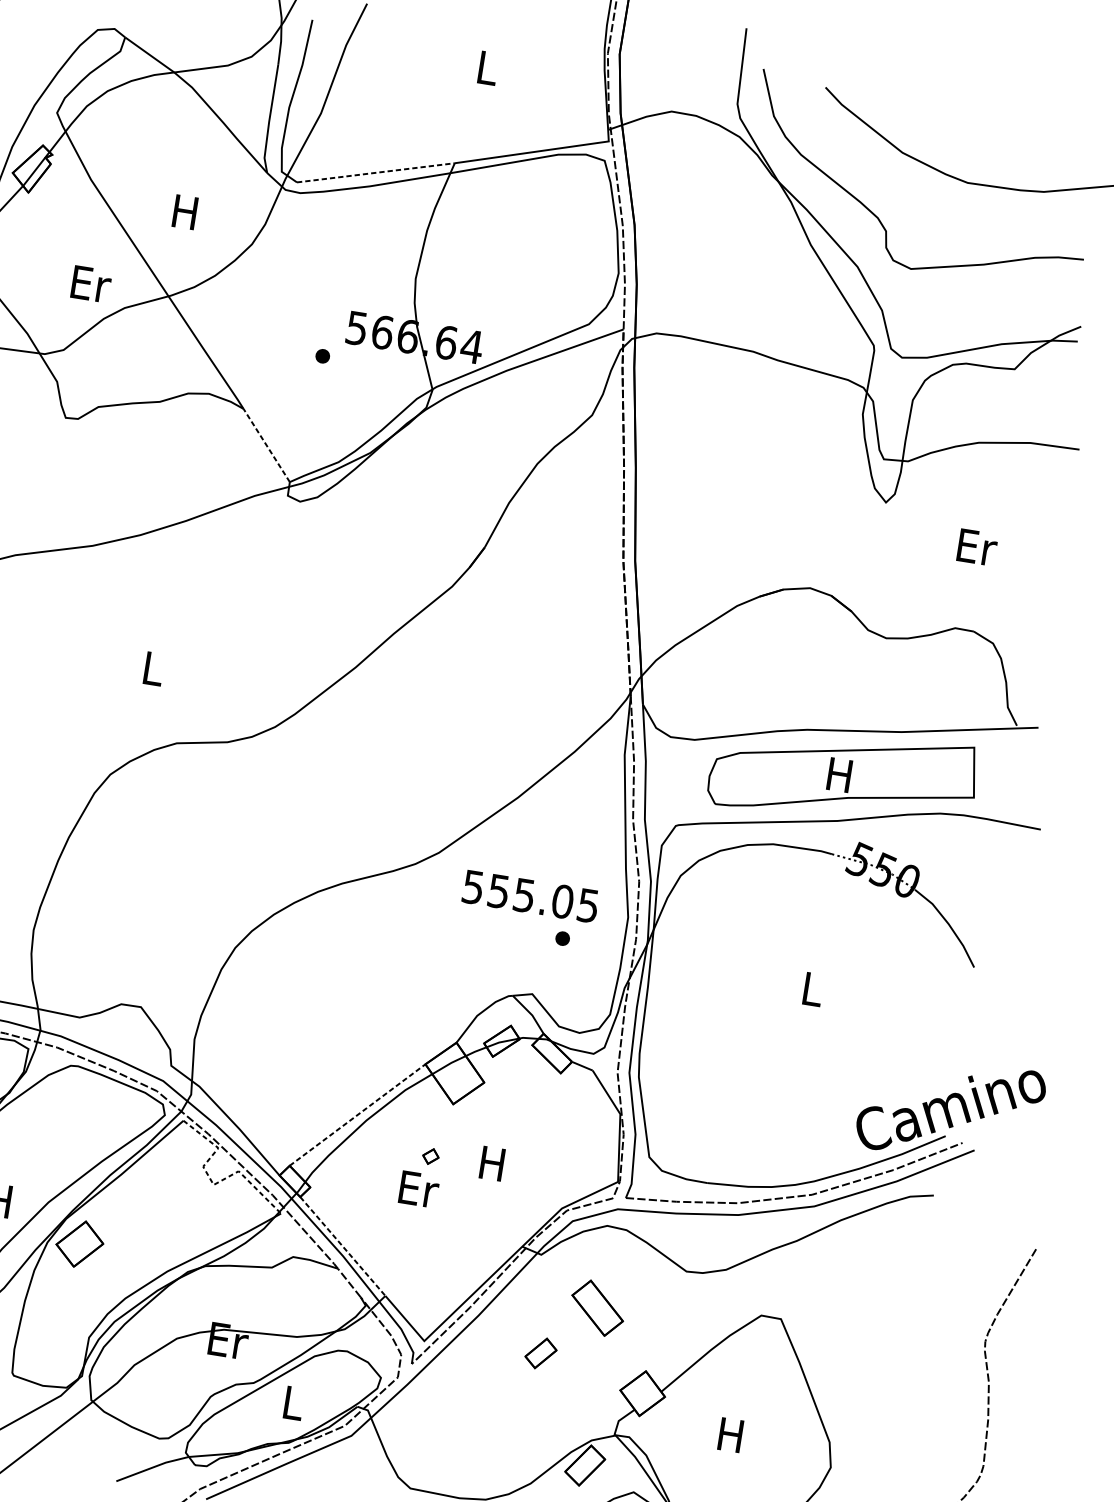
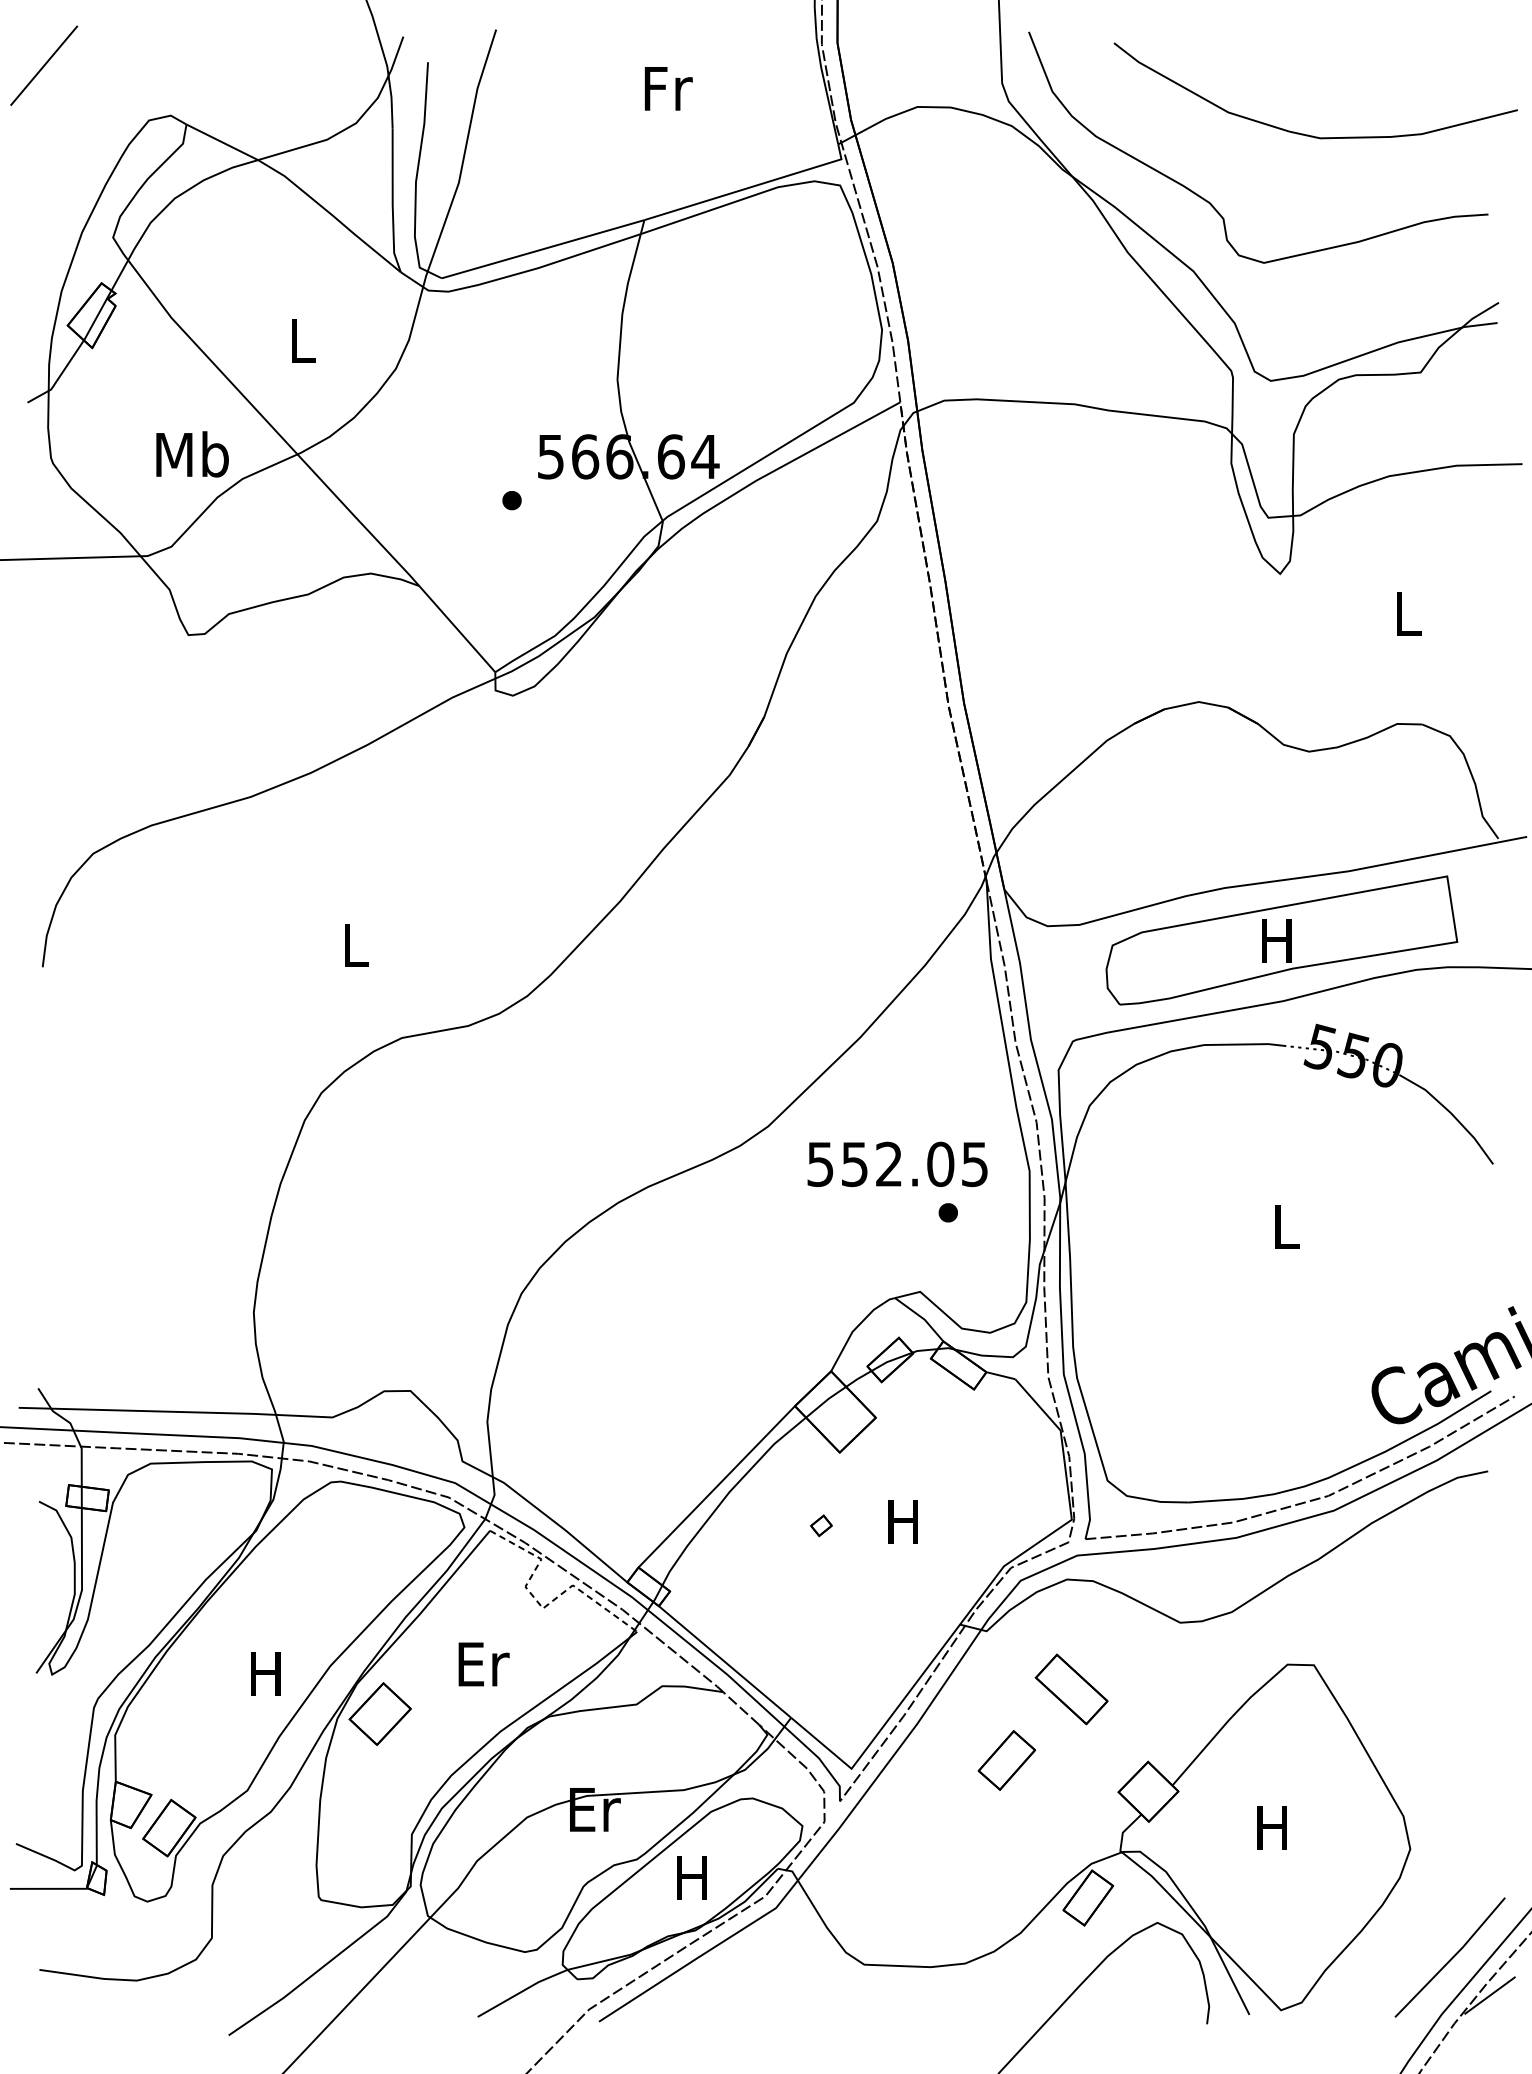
text: (488, 68) -> (668, 88), L -> Fr
line: (376, 173) -> (543, 249), dashed -> solid
text: (185, 211) -> (301, 340), H -> L
text: (90, 283) -> (192, 454), Er -> Mb
line: (266, 445) -> (457, 628), dashed -> solid
text: (977, 547) -> (1409, 613), Er -> L
text: (523, 895) -> (888, 1164), 555.05 -> 552.05
line: (358, 1114) -> (717, 1486), dashed -> solid
text: (418, 1189) -> (483, 1664), moved
line: (343, 1246) -> (725, 1662), dashed -> solid
part: (540, 1353) -> (1006, 1760), size x1.43
text: (292, 1402) -> (691, 1877), L -> H

